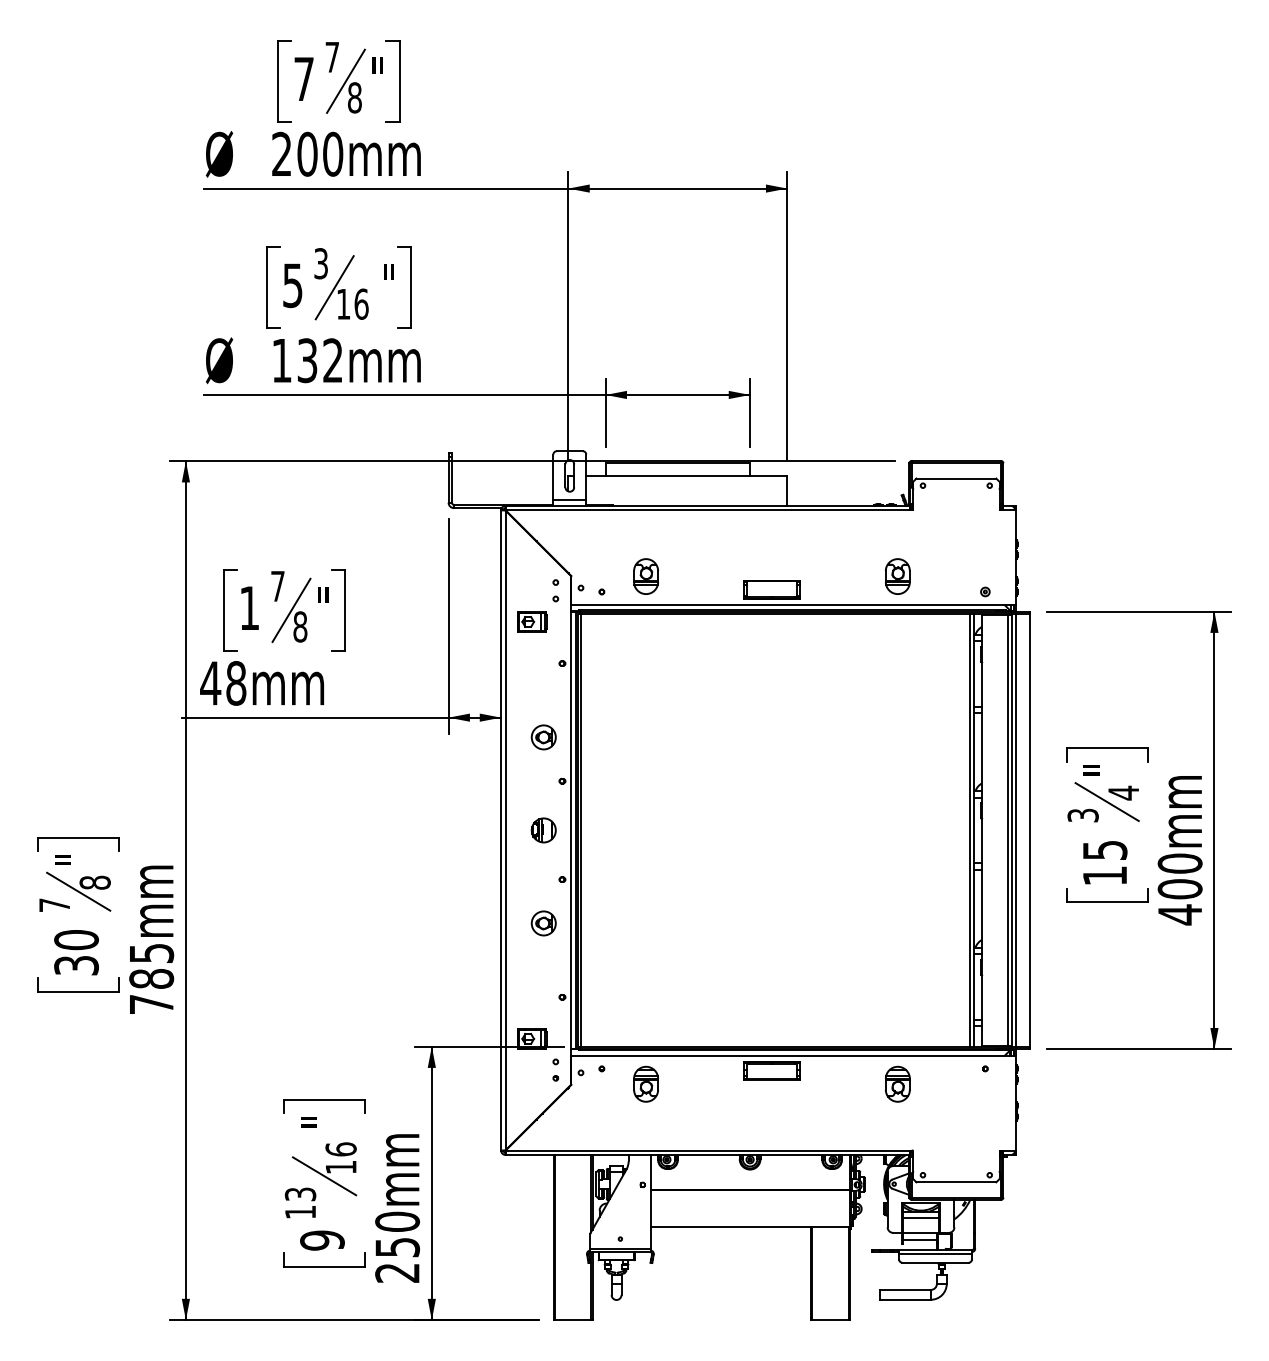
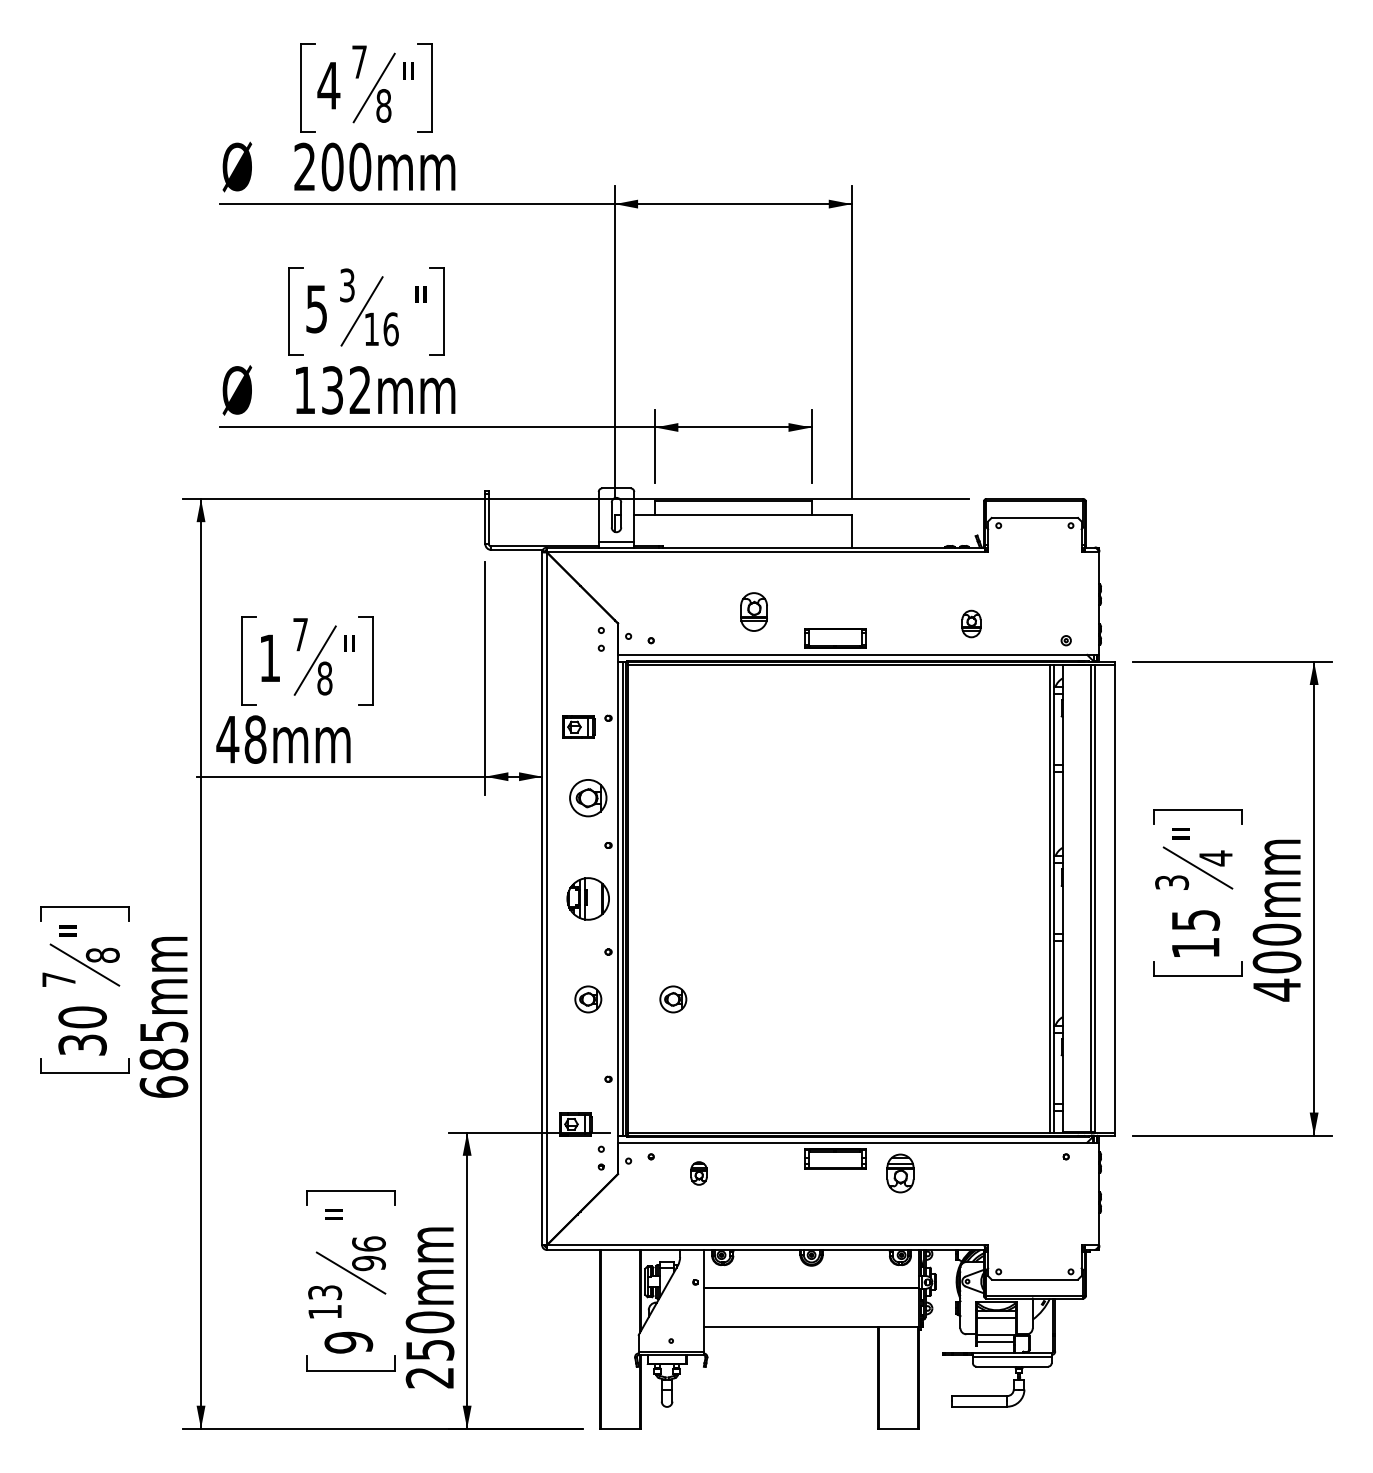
text: (303, 78) -> (328, 85), 7 -> 4
part: (645, 576) -> (753, 611), moved
part: (897, 576) -> (971, 623), size x0.7
part: (531, 621) -> (578, 726), moved
part: (543, 736) -> (588, 797), size x1.4
part: (543, 830) -> (588, 898), size x1.6
line: (1016, 830) -> (1099, 898), removed
part: (622, 923) -> (673, 999), added
text: (151, 1003) -> (163, 1086), 785mm -> 685mm
part: (645, 1084) -> (698, 1173), size x0.6
part: (897, 1084) -> (900, 1173), moved
text: (340, 1167) -> (368, 1263), 16 -> 96

